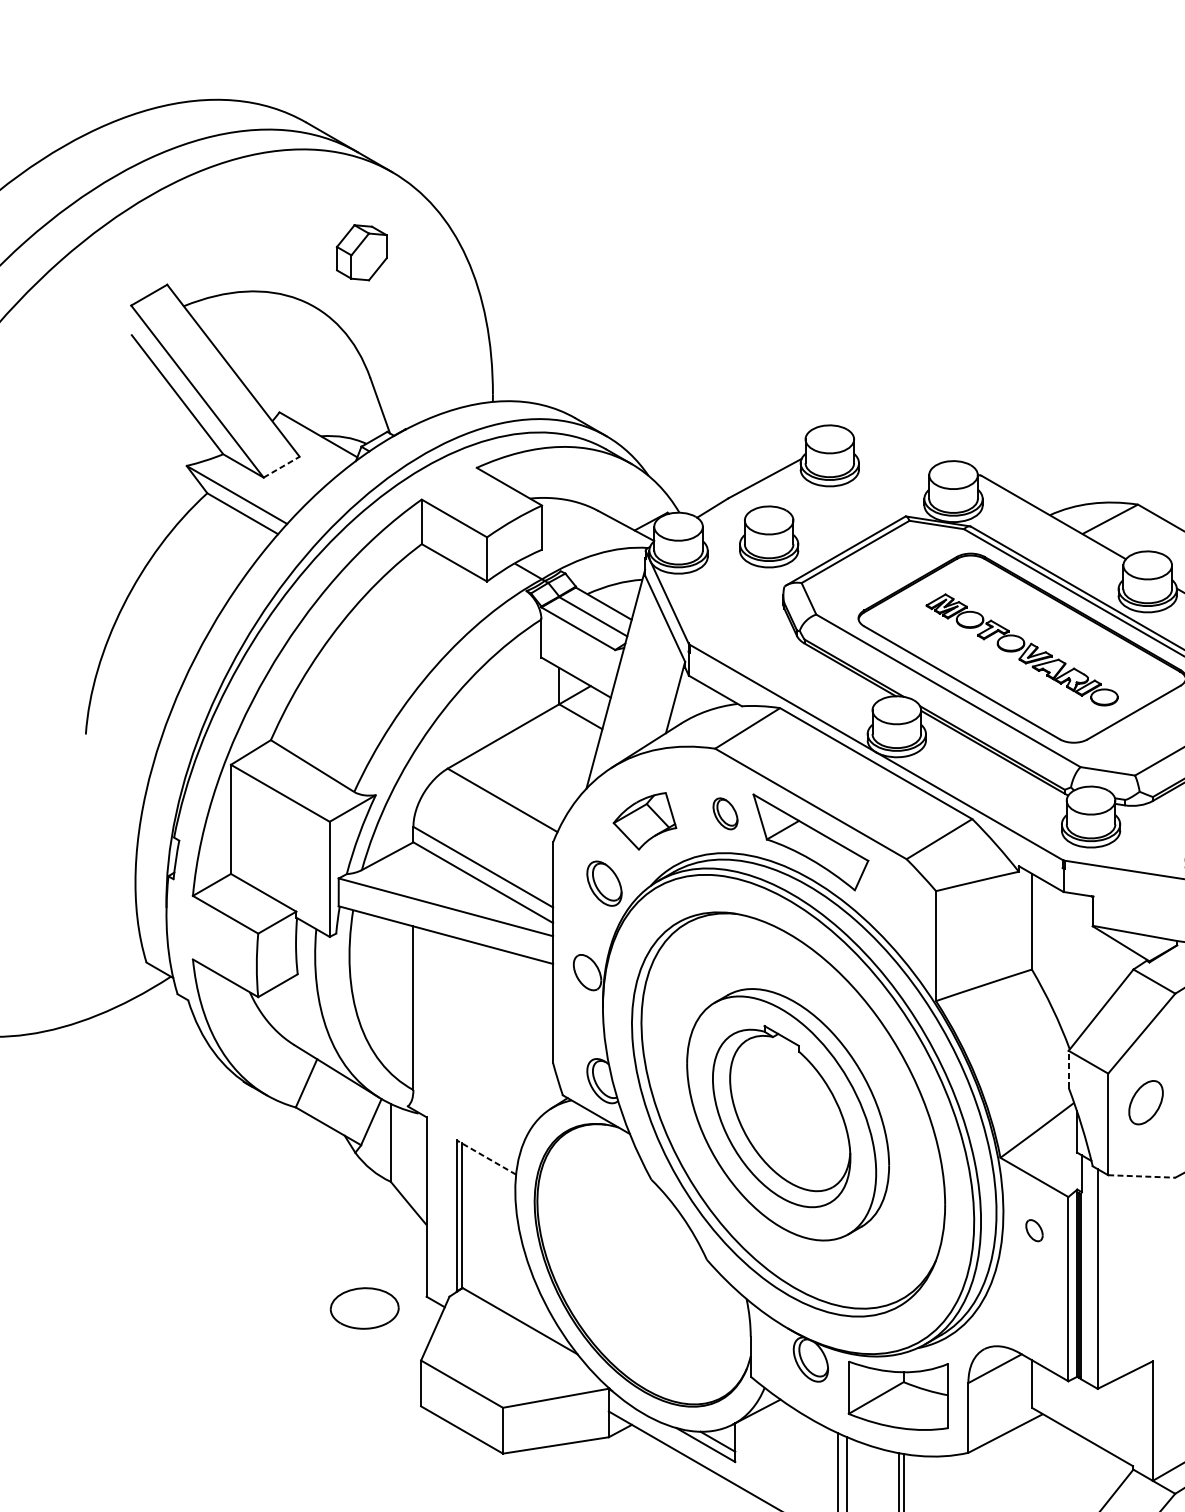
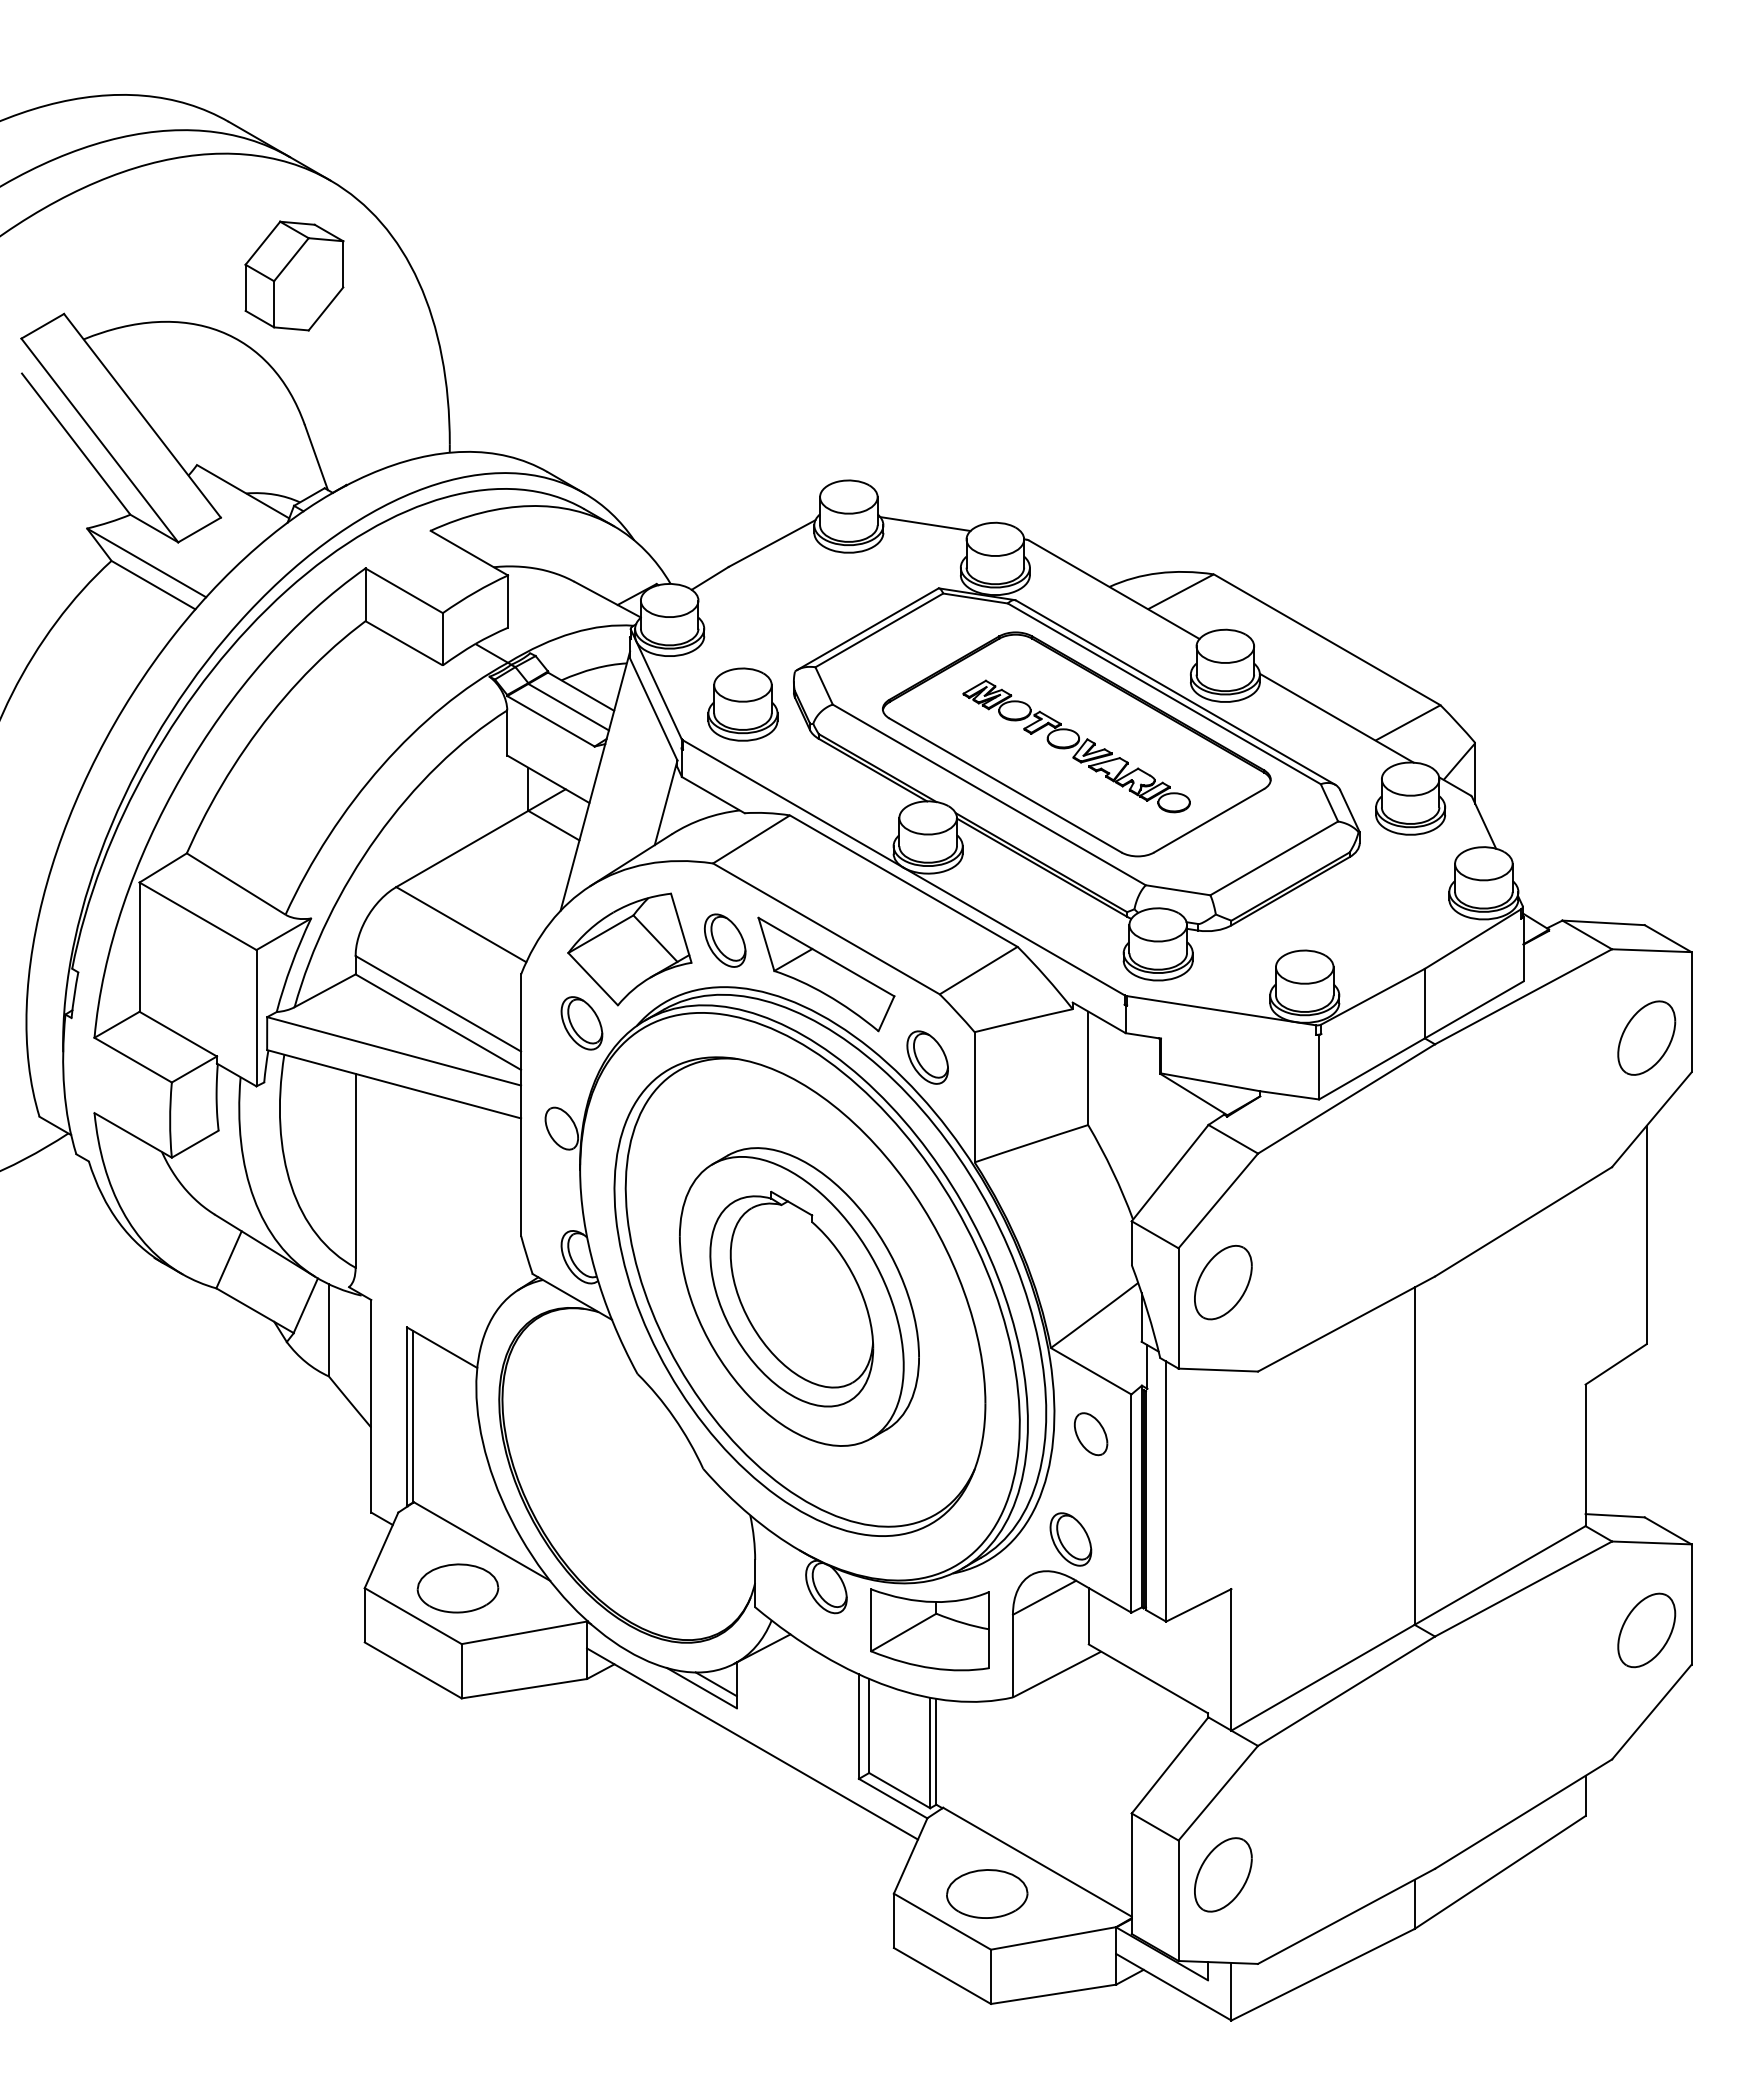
part: (361, 252) -> (294, 275), size x1.67
line: (894, 462) -> (925, 524), added
line: (281, 467) -> (199, 530), dashed -> solid
part: (768, 536) -> (742, 704), moved
part: (725, 813) -> (725, 940), size x1.43
part: (644, 821) -> (629, 949), size x1.67
part: (896, 912) -> (927, 1057), added
line: (1068, 1069) -> (1131, 1243), dashed -> solid
part: (1146, 1102) -> (1223, 1282), size x1.43
line: (486, 1157) -> (442, 1347), dashed -> solid
line: (1141, 1176) -> (1218, 1370), dashed -> solid
part: (1034, 1230) -> (1091, 1434), size x1.67
part: (364, 1308) -> (457, 1588), moved
part: (1016, 1319) -> (1070, 1539), added

